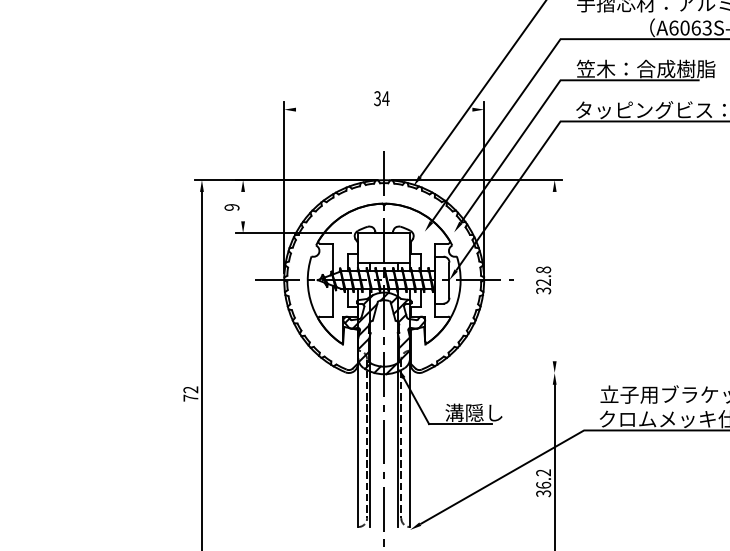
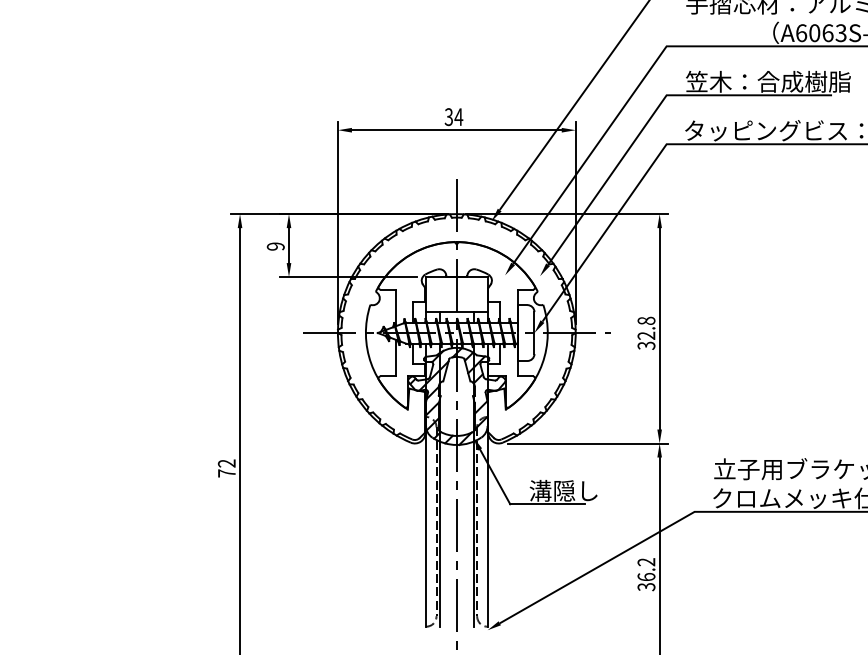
line: (383, 109) -> (456, 130), added
line: (243, 206) -> (289, 245), added
line: (554, 276) -> (659, 328), added
line: (494, 373) -> (587, 443), added

